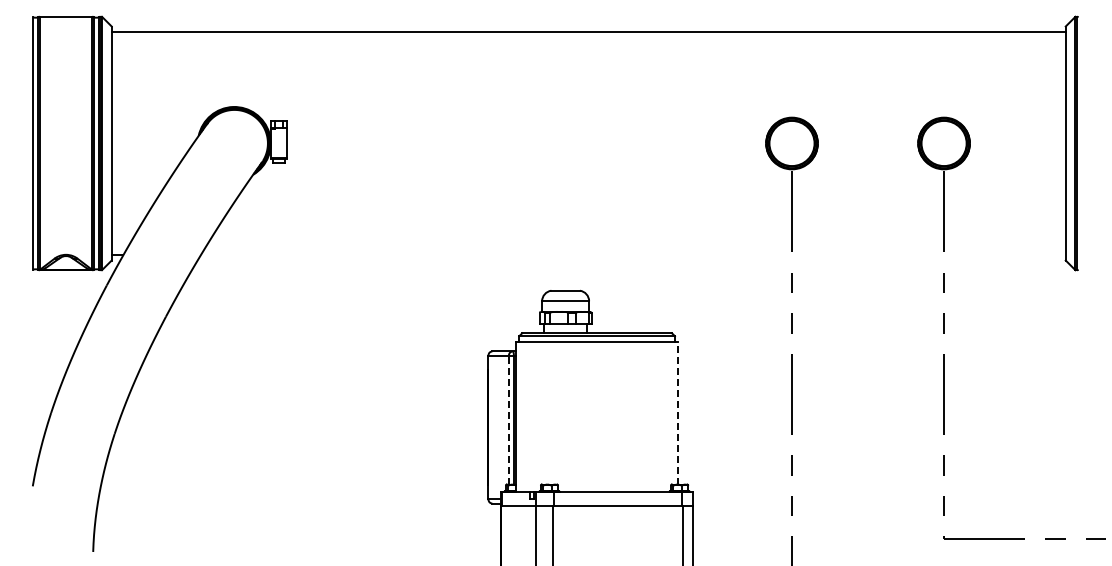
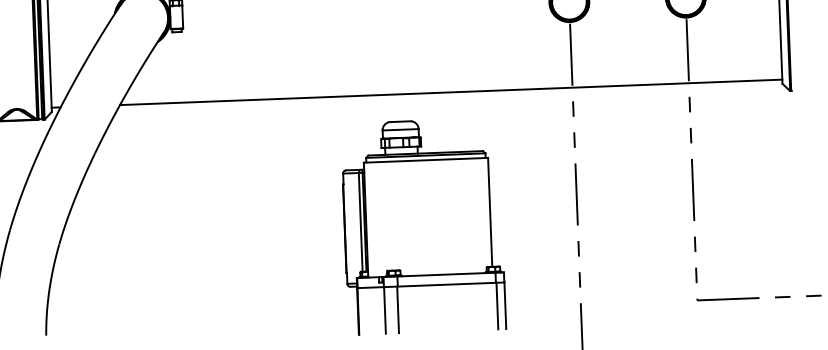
line: (632, 255) -> (450, 92), added
line: (678, 412) -> (490, 211), dashed -> solid
line: (508, 420) -> (360, 222), dashed -> solid

